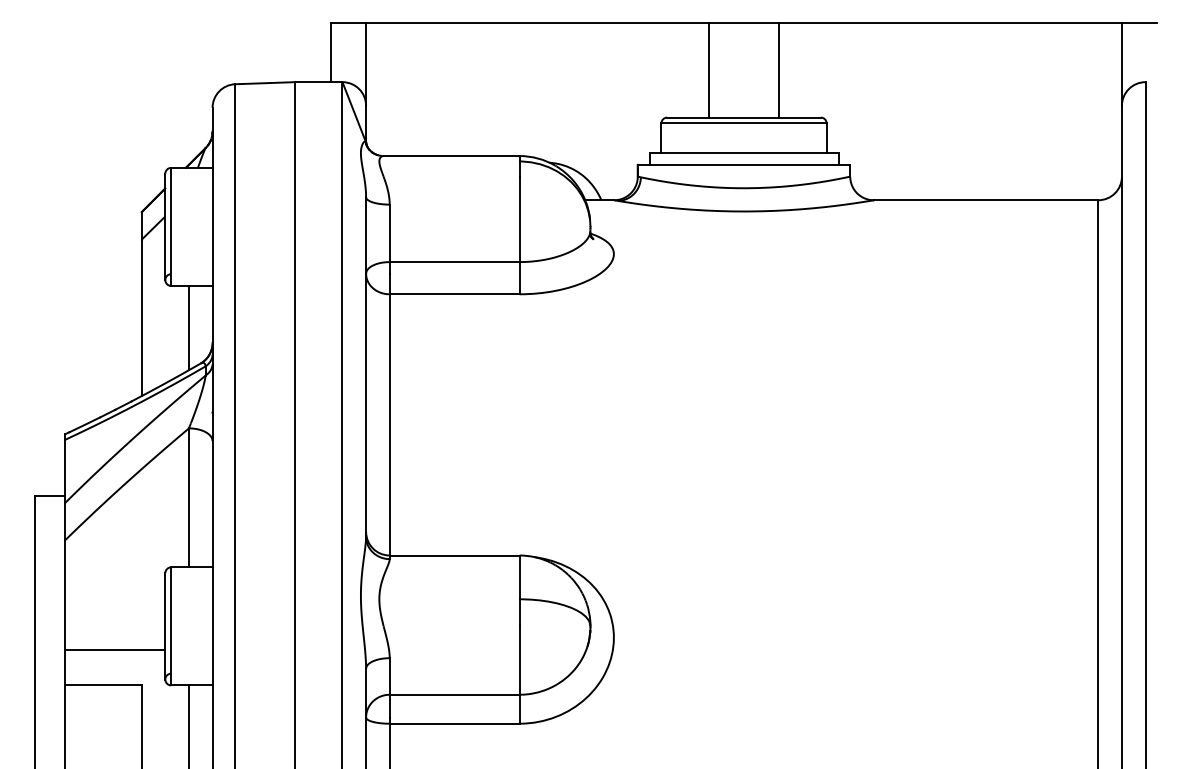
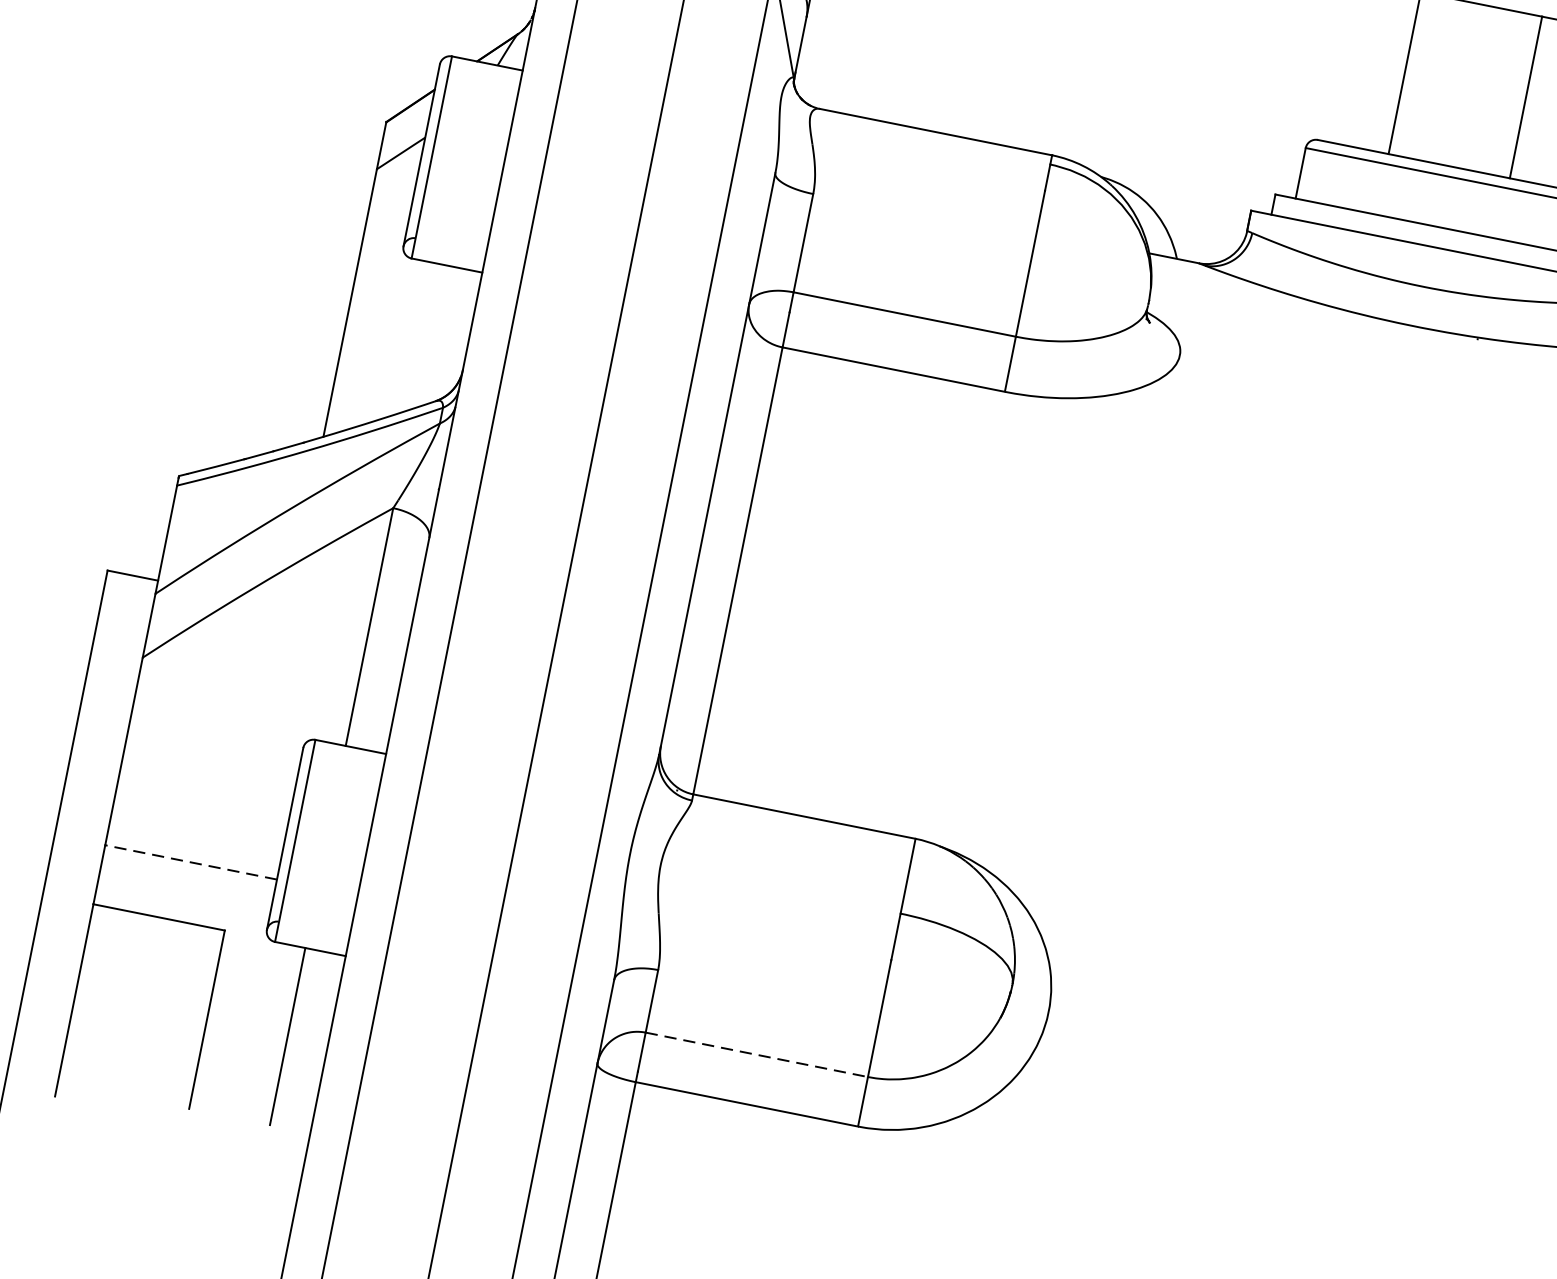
line: (188, 327) -> (426, 335), removed
line: (114, 650) -> (189, 862), solid -> dashed
line: (454, 694) -> (756, 1054), solid -> dashed

